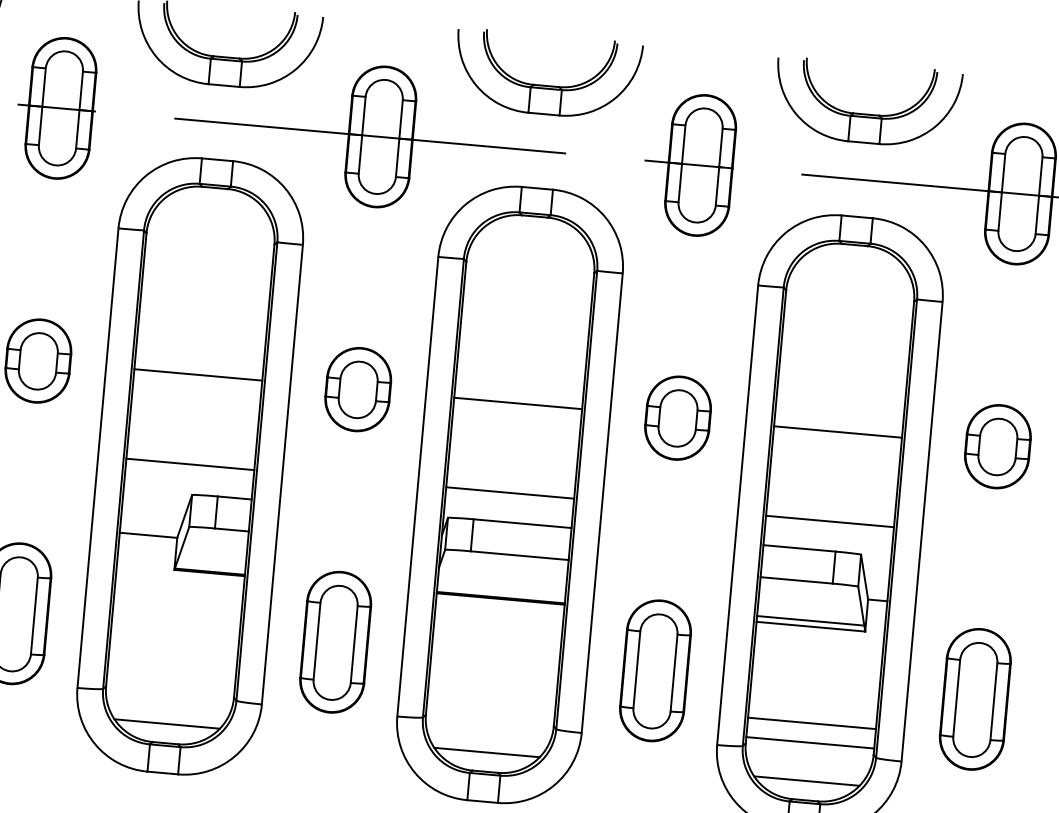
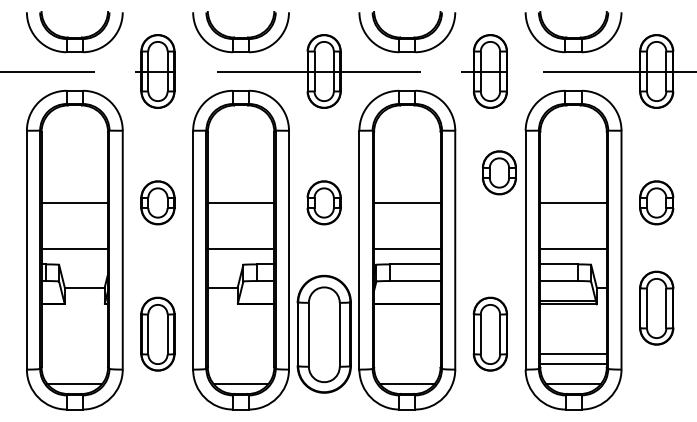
part: (678, 417) -> (499, 172), moved
part: (334, 640) -> (323, 333), size x1.6
part: (975, 698) -> (656, 307), moved

